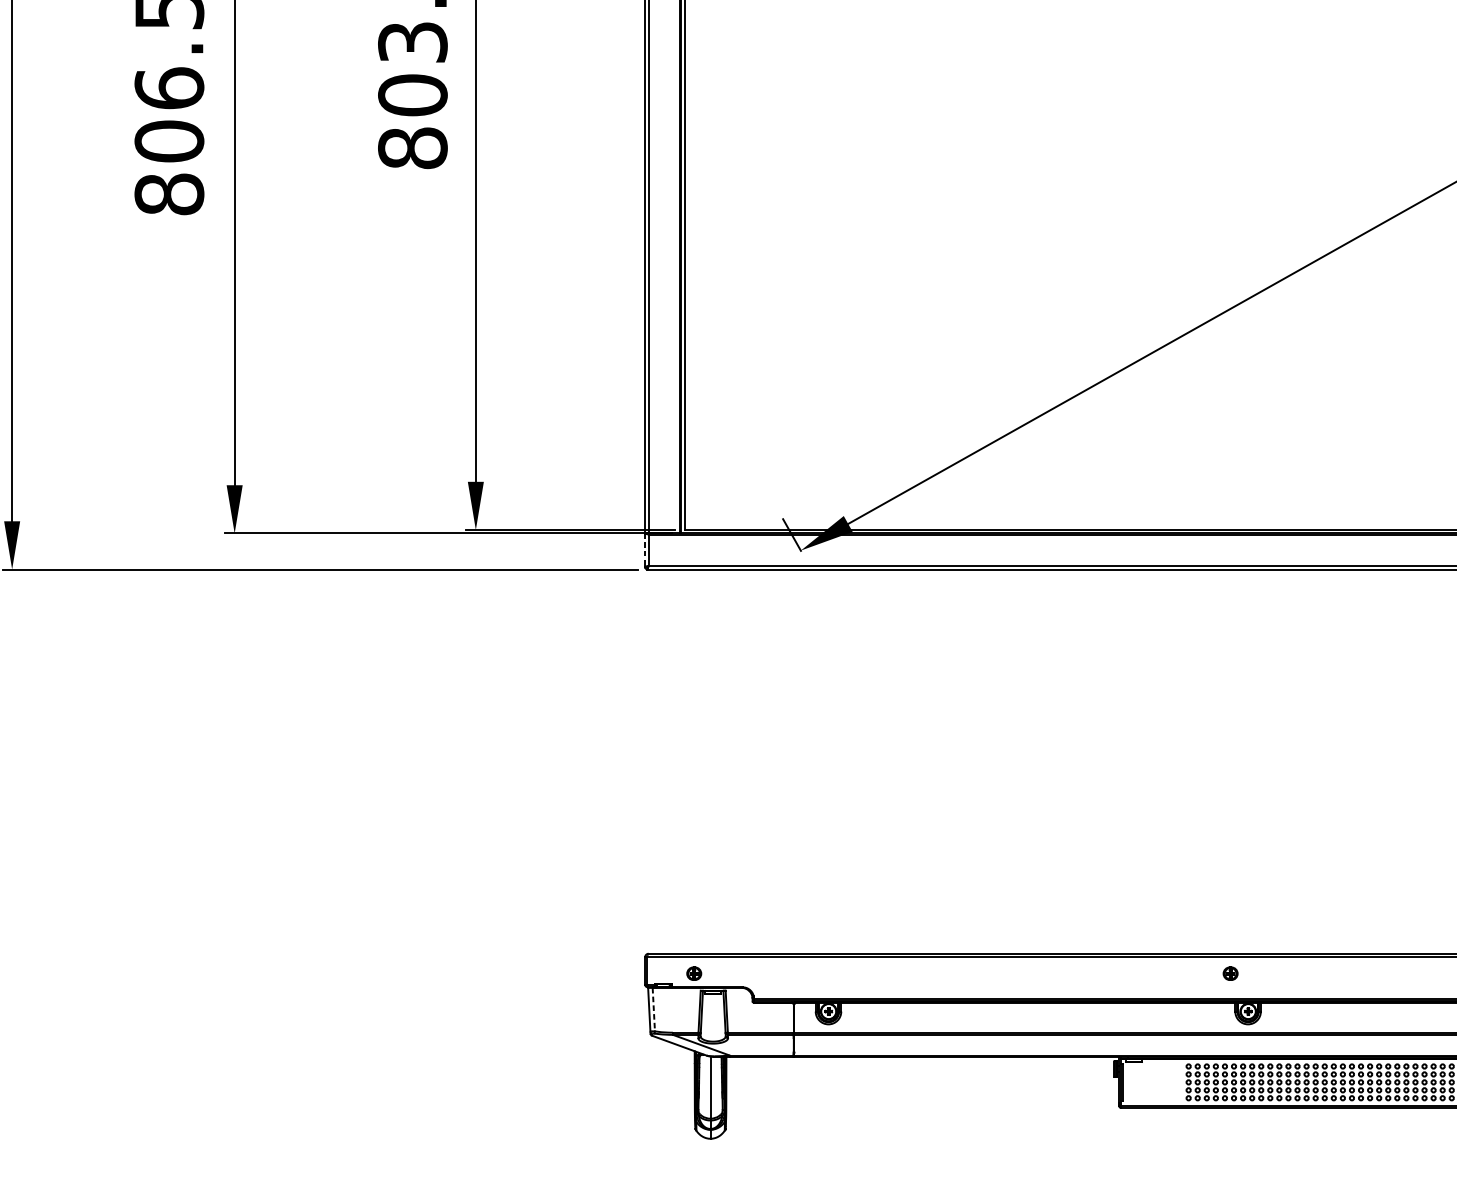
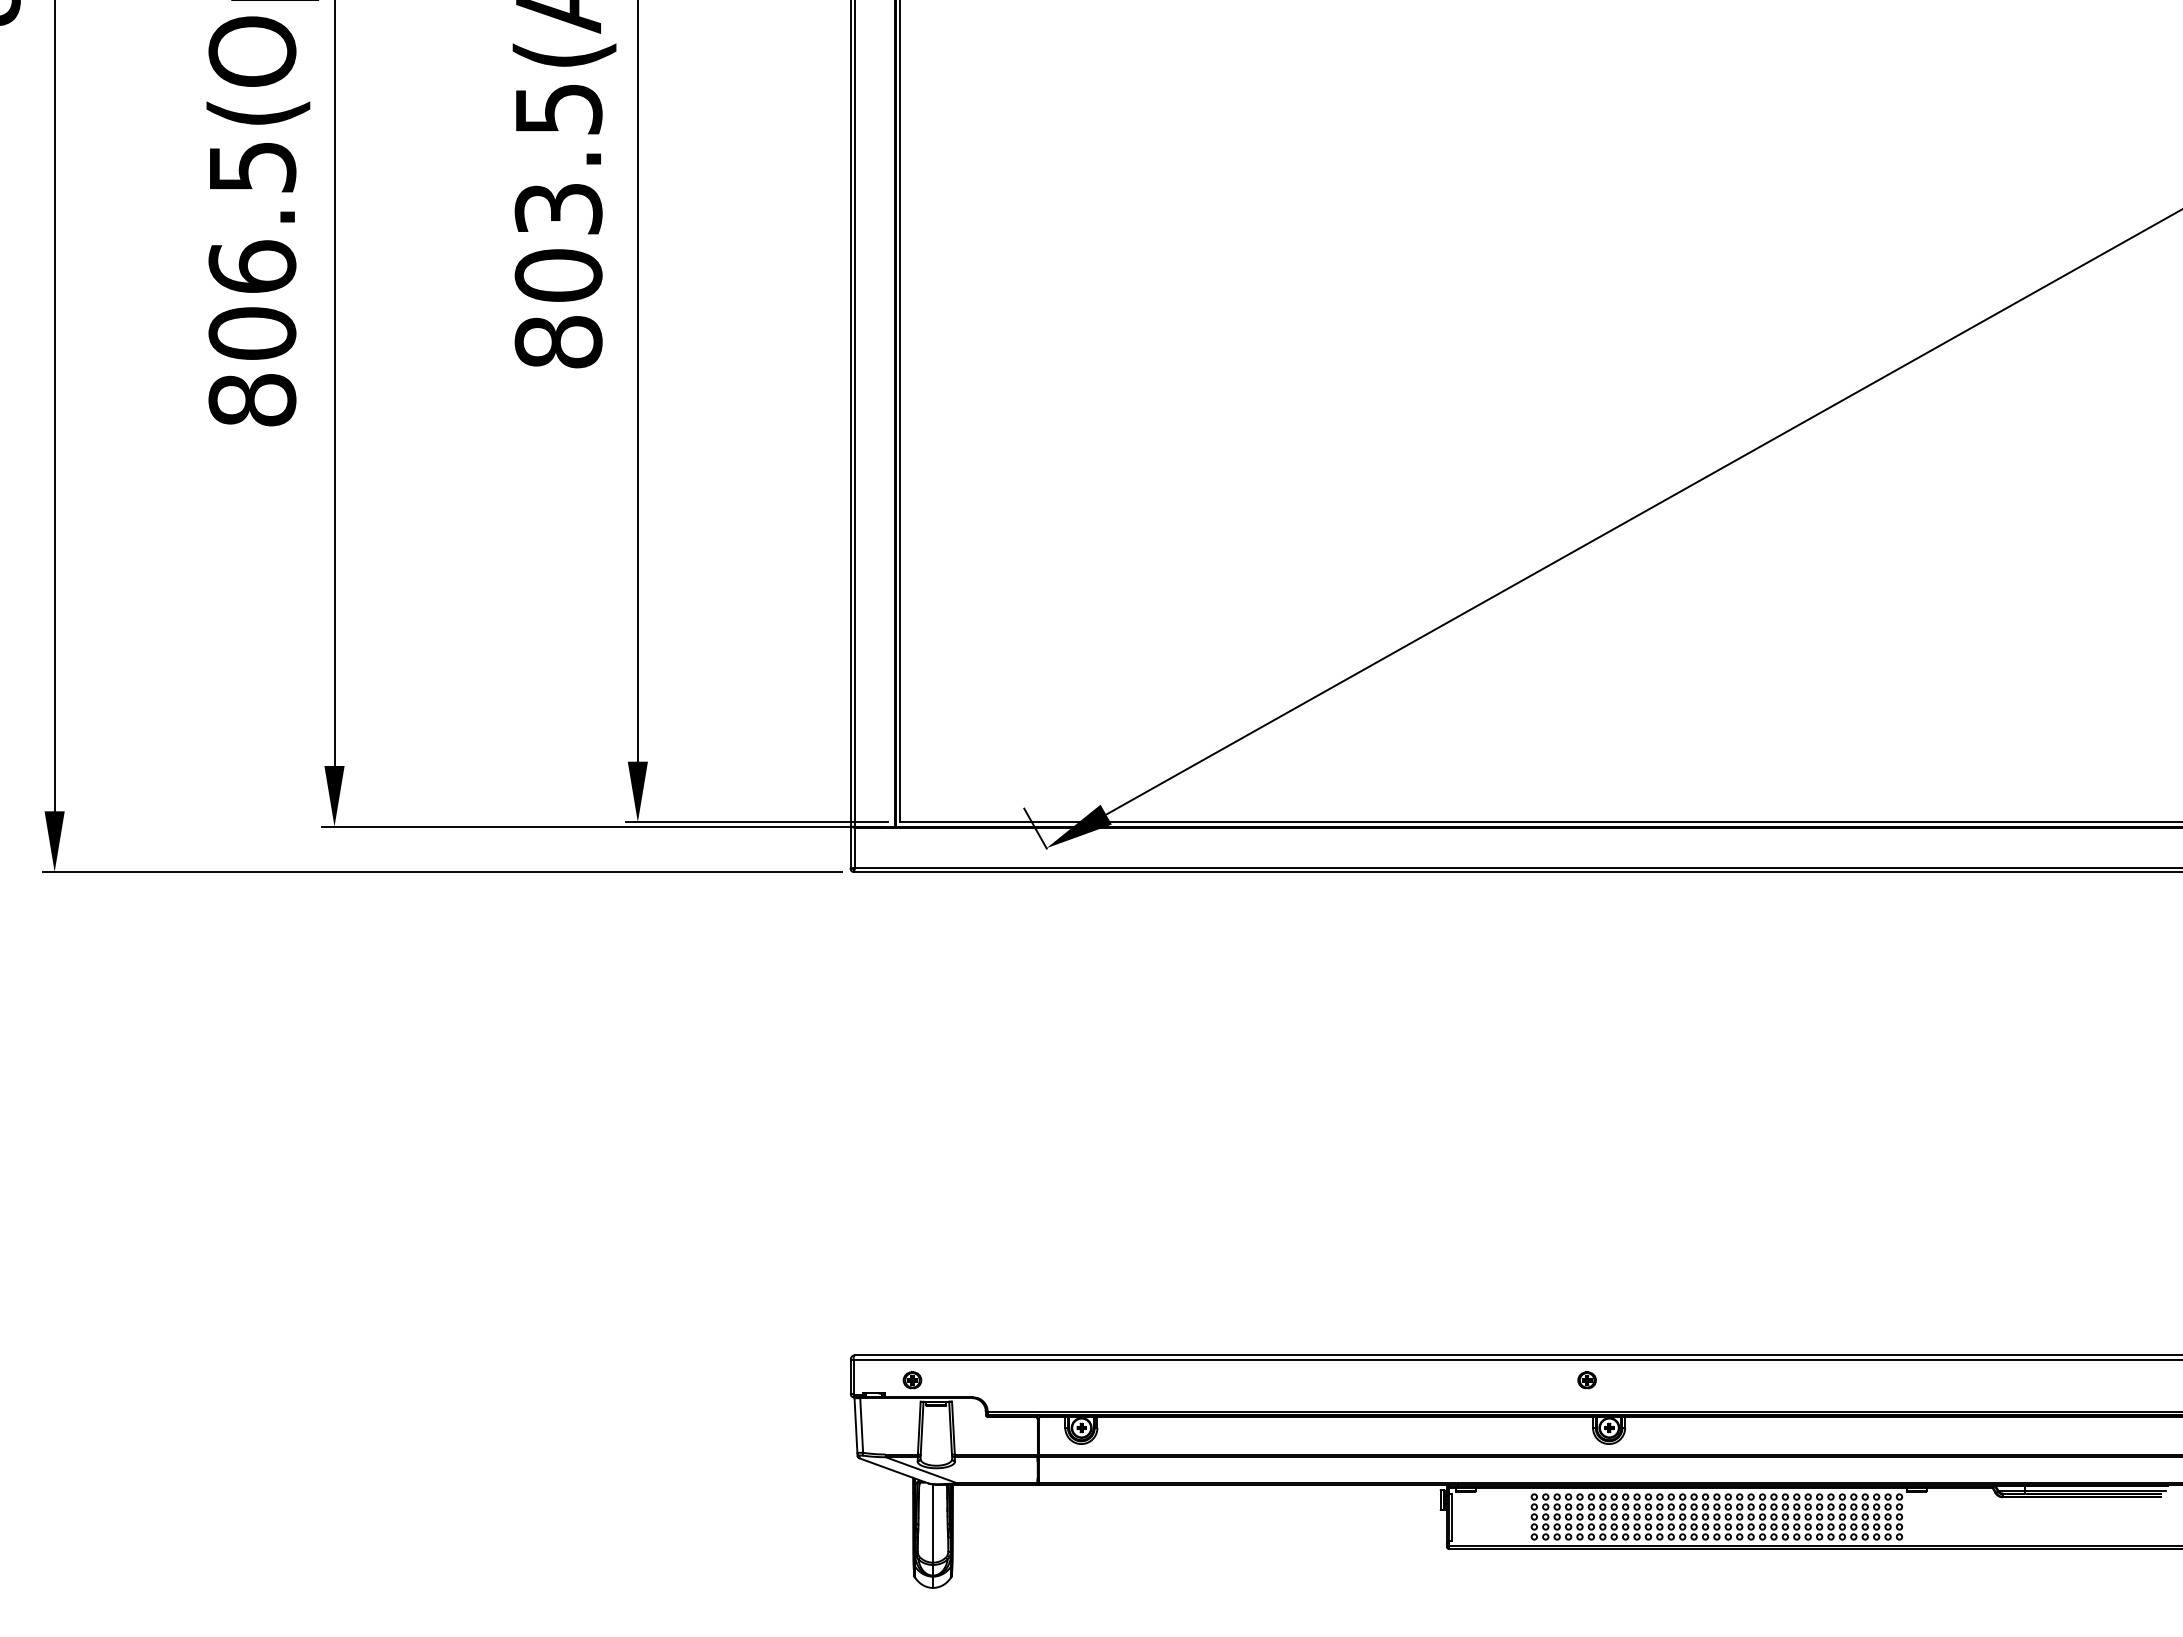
line: (644, 549) -> (850, 846), dashed -> solid
line: (653, 1010) -> (861, 1426), dashed -> solid

